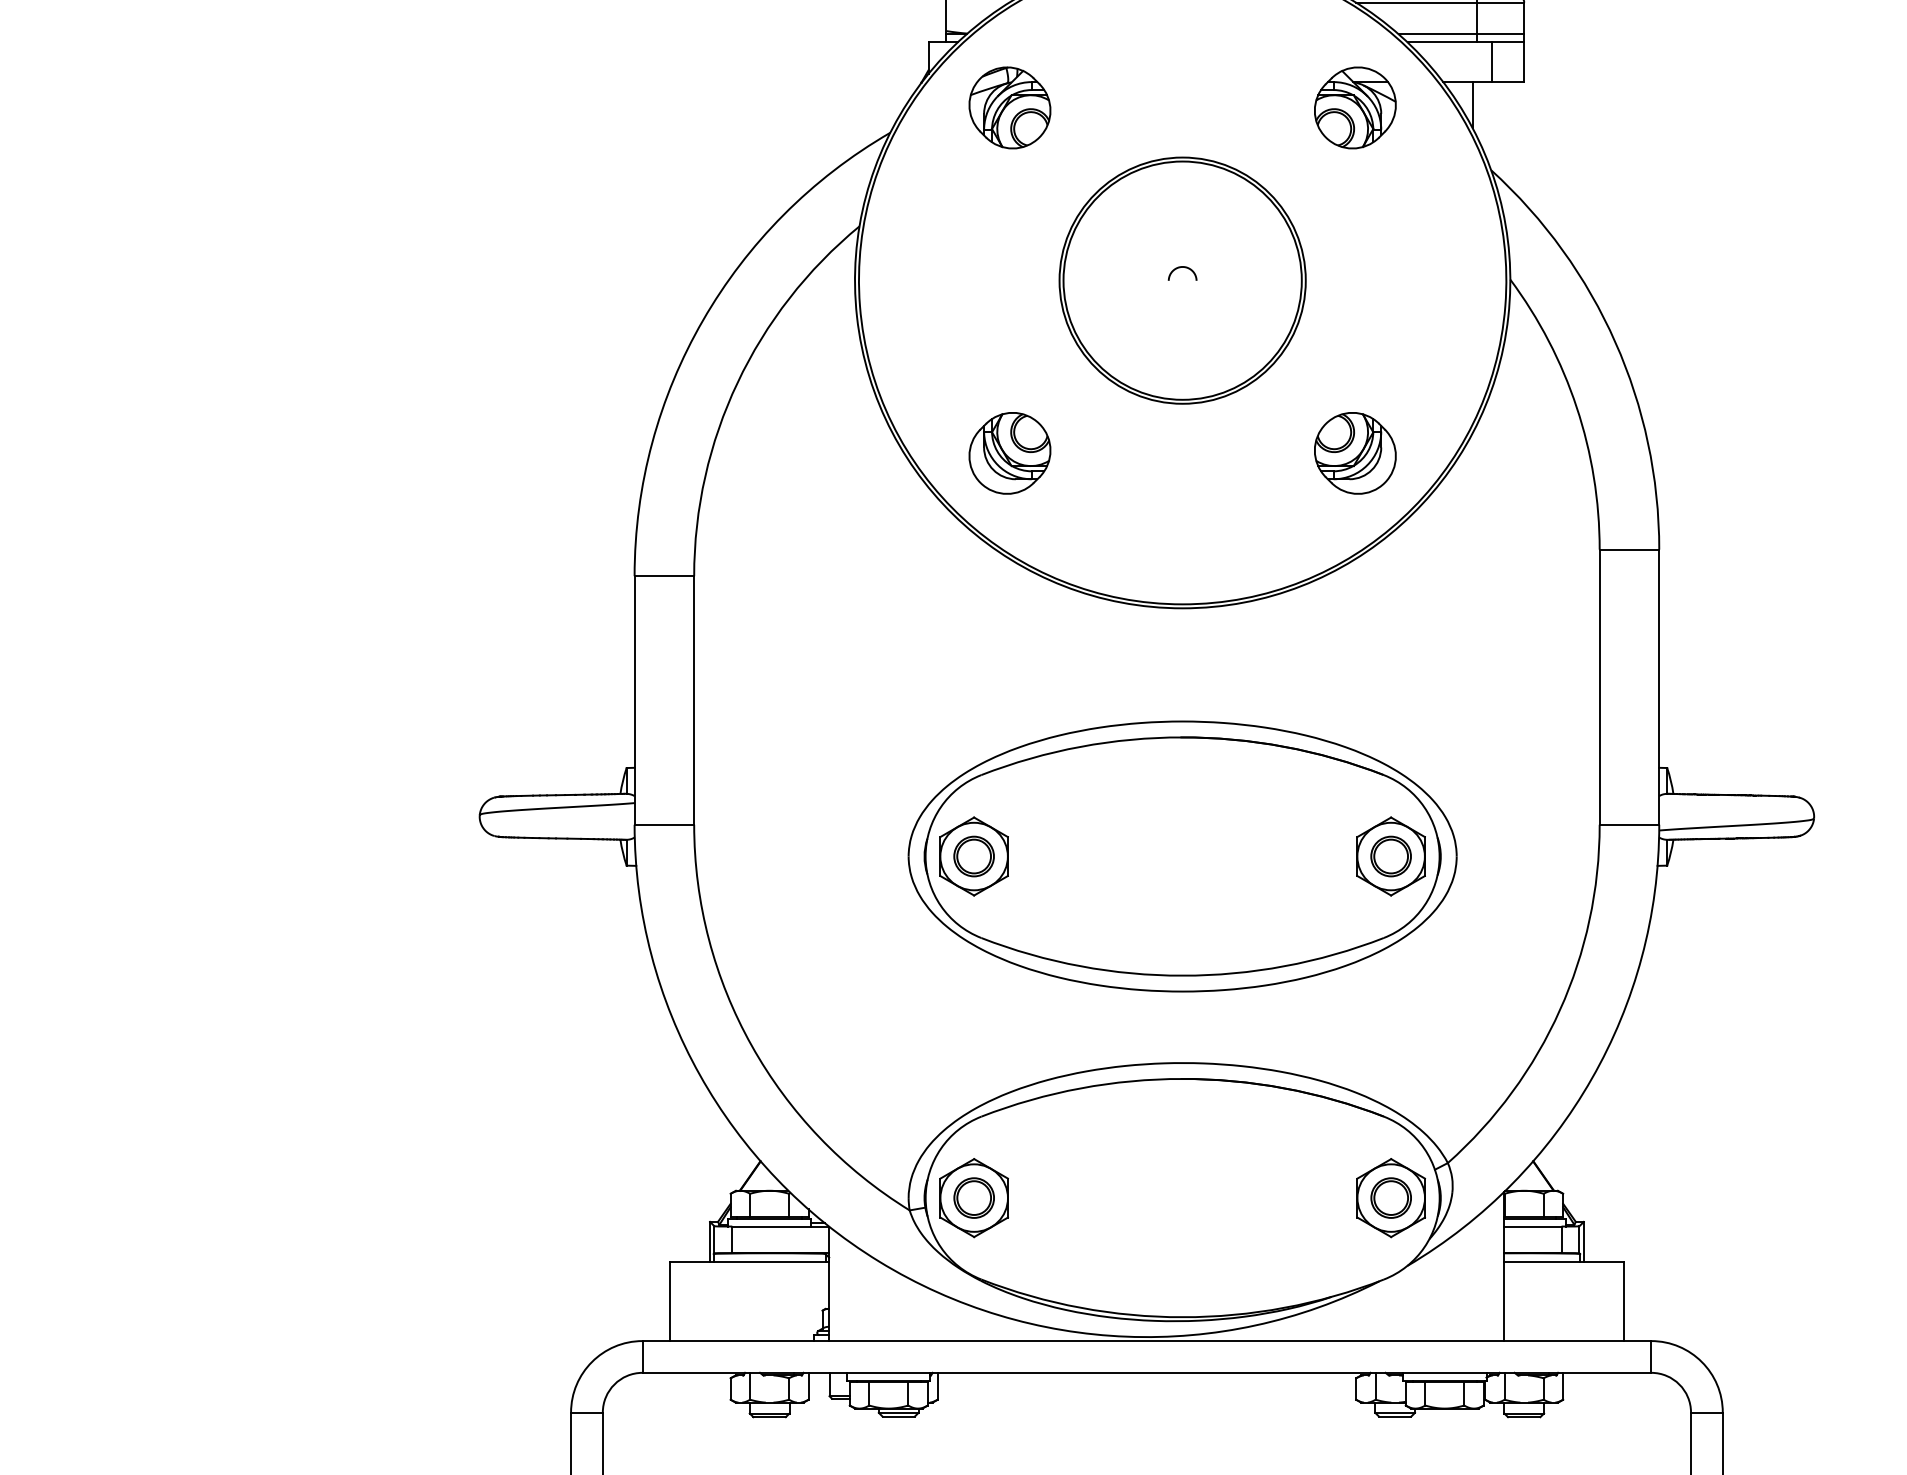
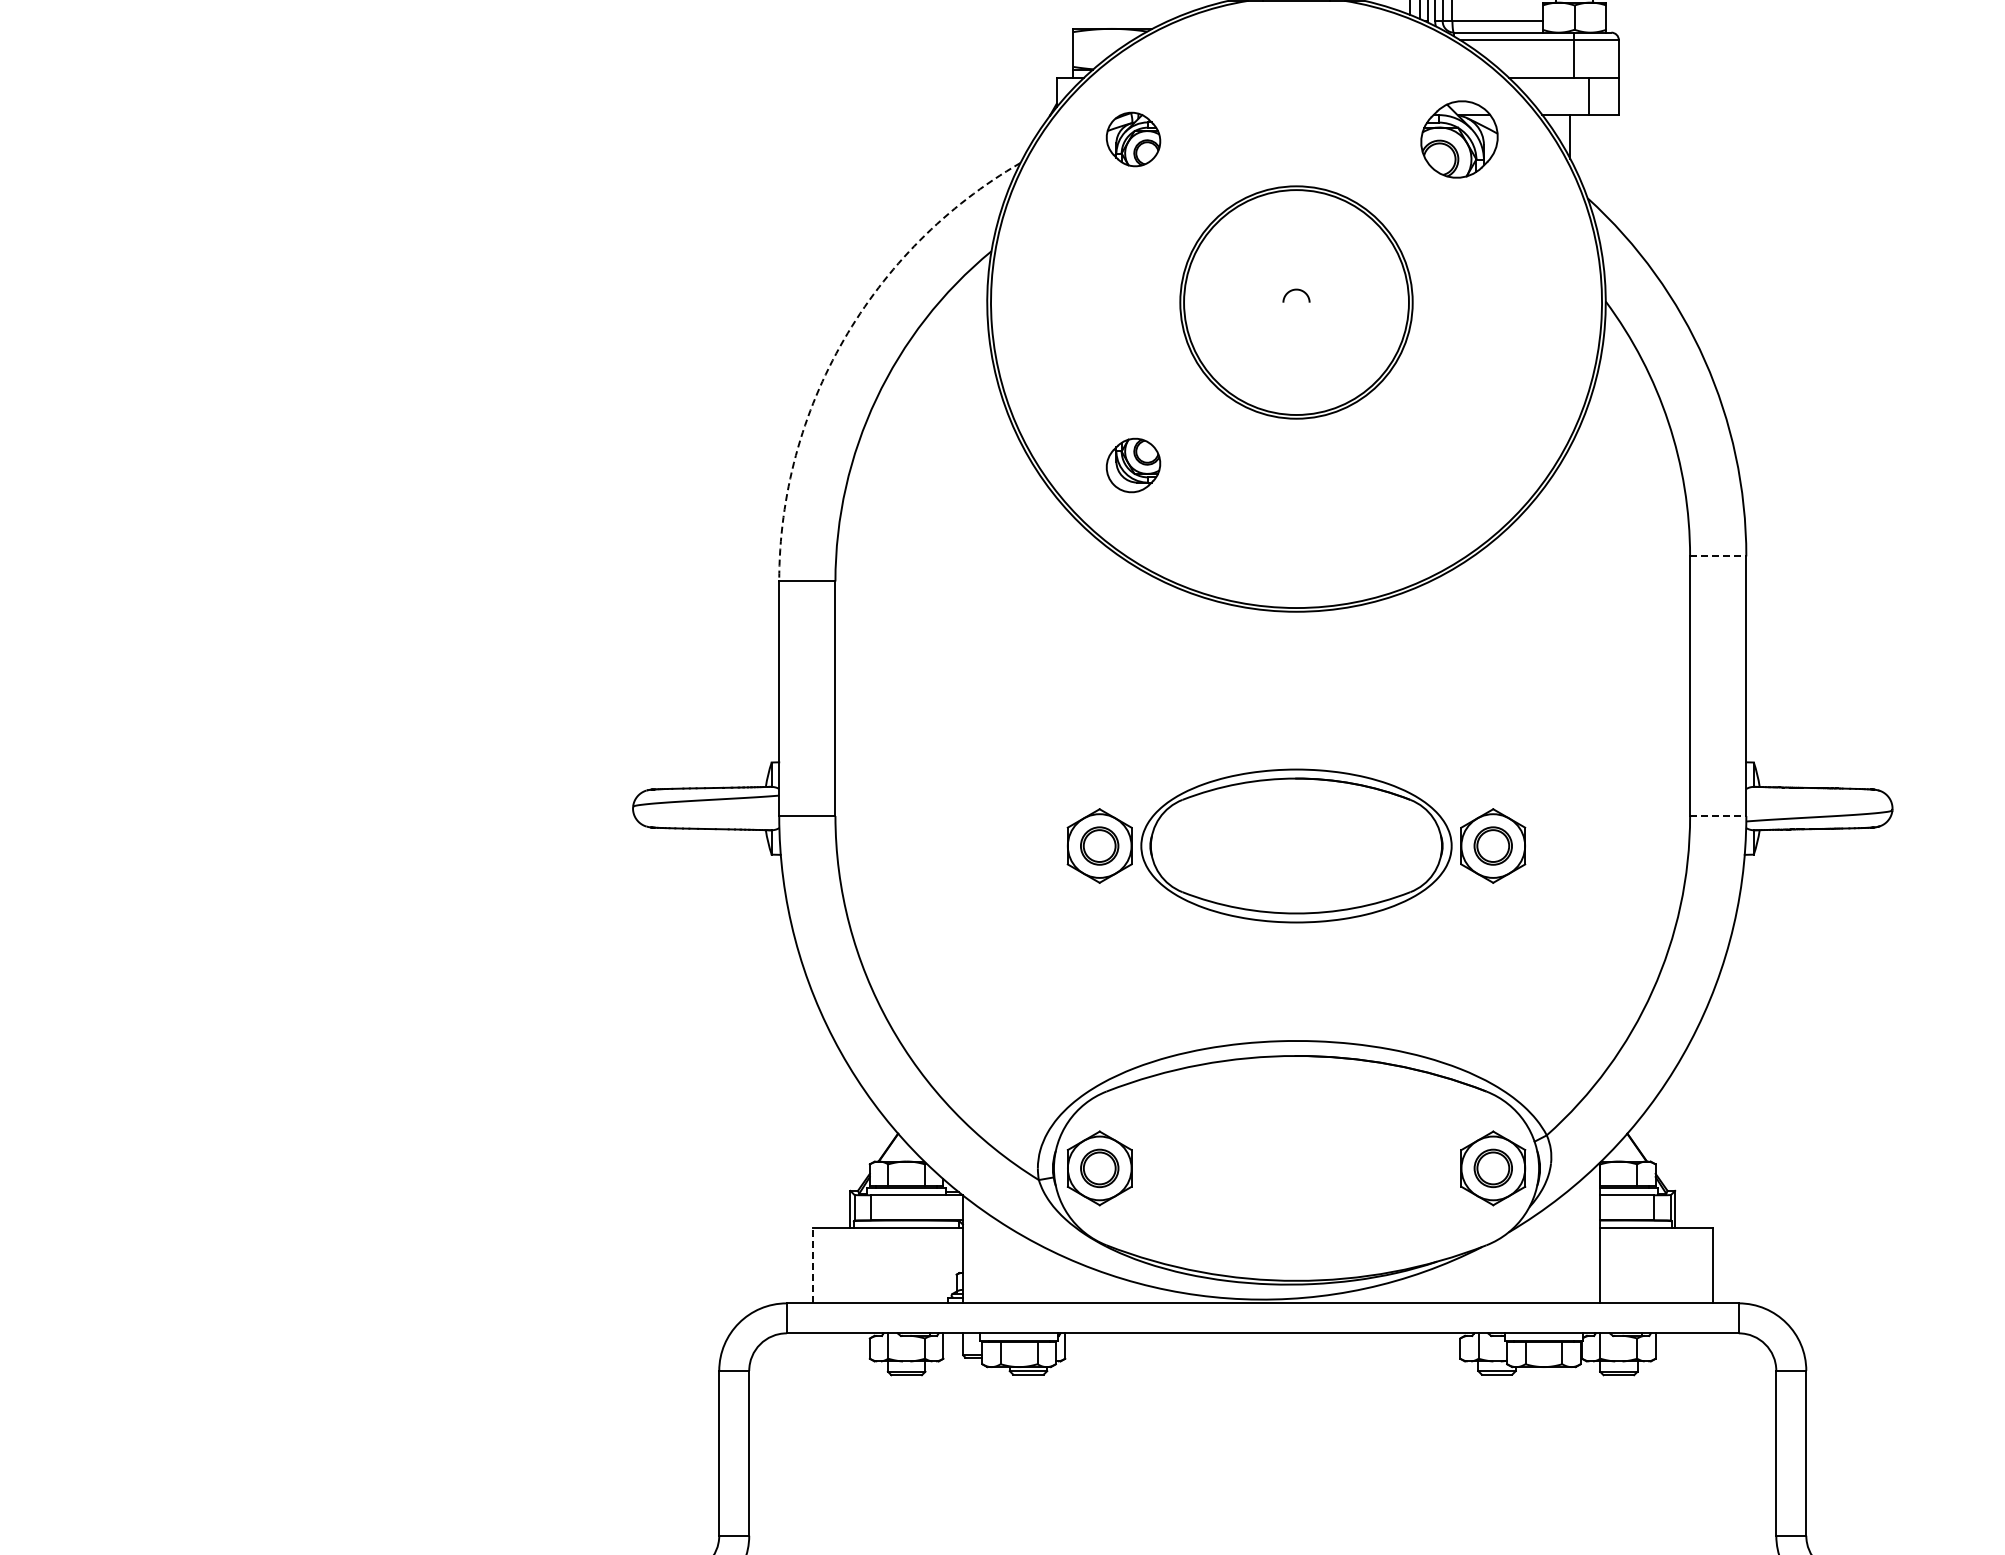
line: (1461, 34) -> (1559, 70), removed
part: (1009, 107) -> (1133, 139), size x0.7
arc: (702, 319) -> (843, 339), solid -> dashed
part: (1009, 453) -> (1133, 465), size x0.7
part: (1355, 453) -> (1459, 465), removed
line: (1629, 549) -> (1718, 556), solid -> dashed
line: (1629, 825) -> (1718, 816), solid -> dashed
part: (1182, 855) -> (1296, 845), size x0.6
line: (669, 1300) -> (812, 1265), solid -> dashed

